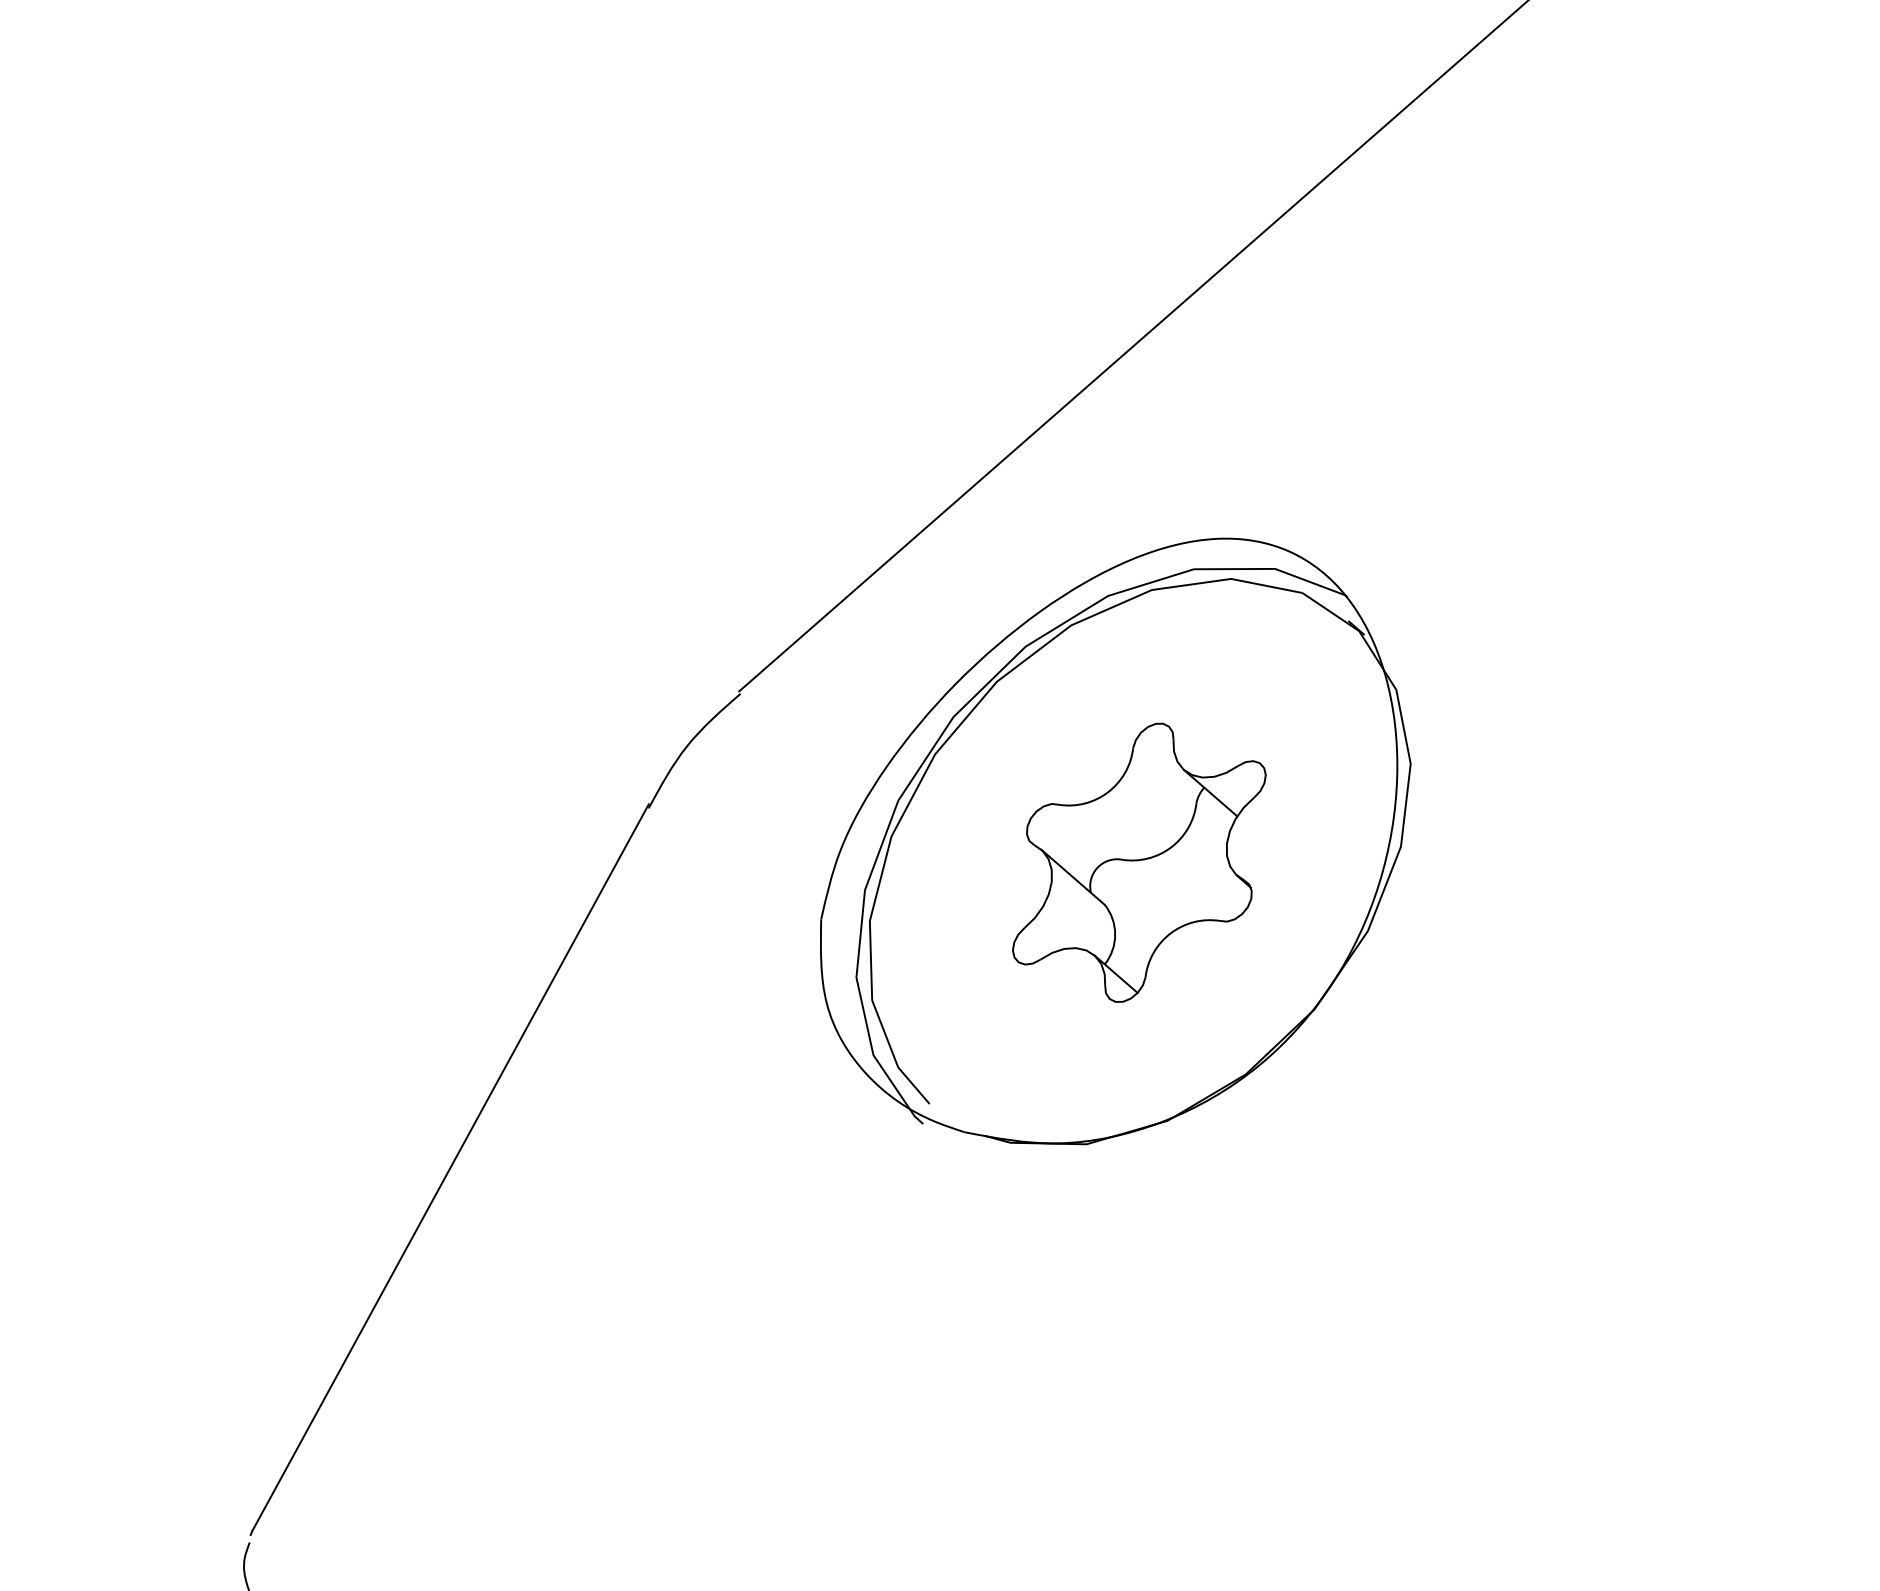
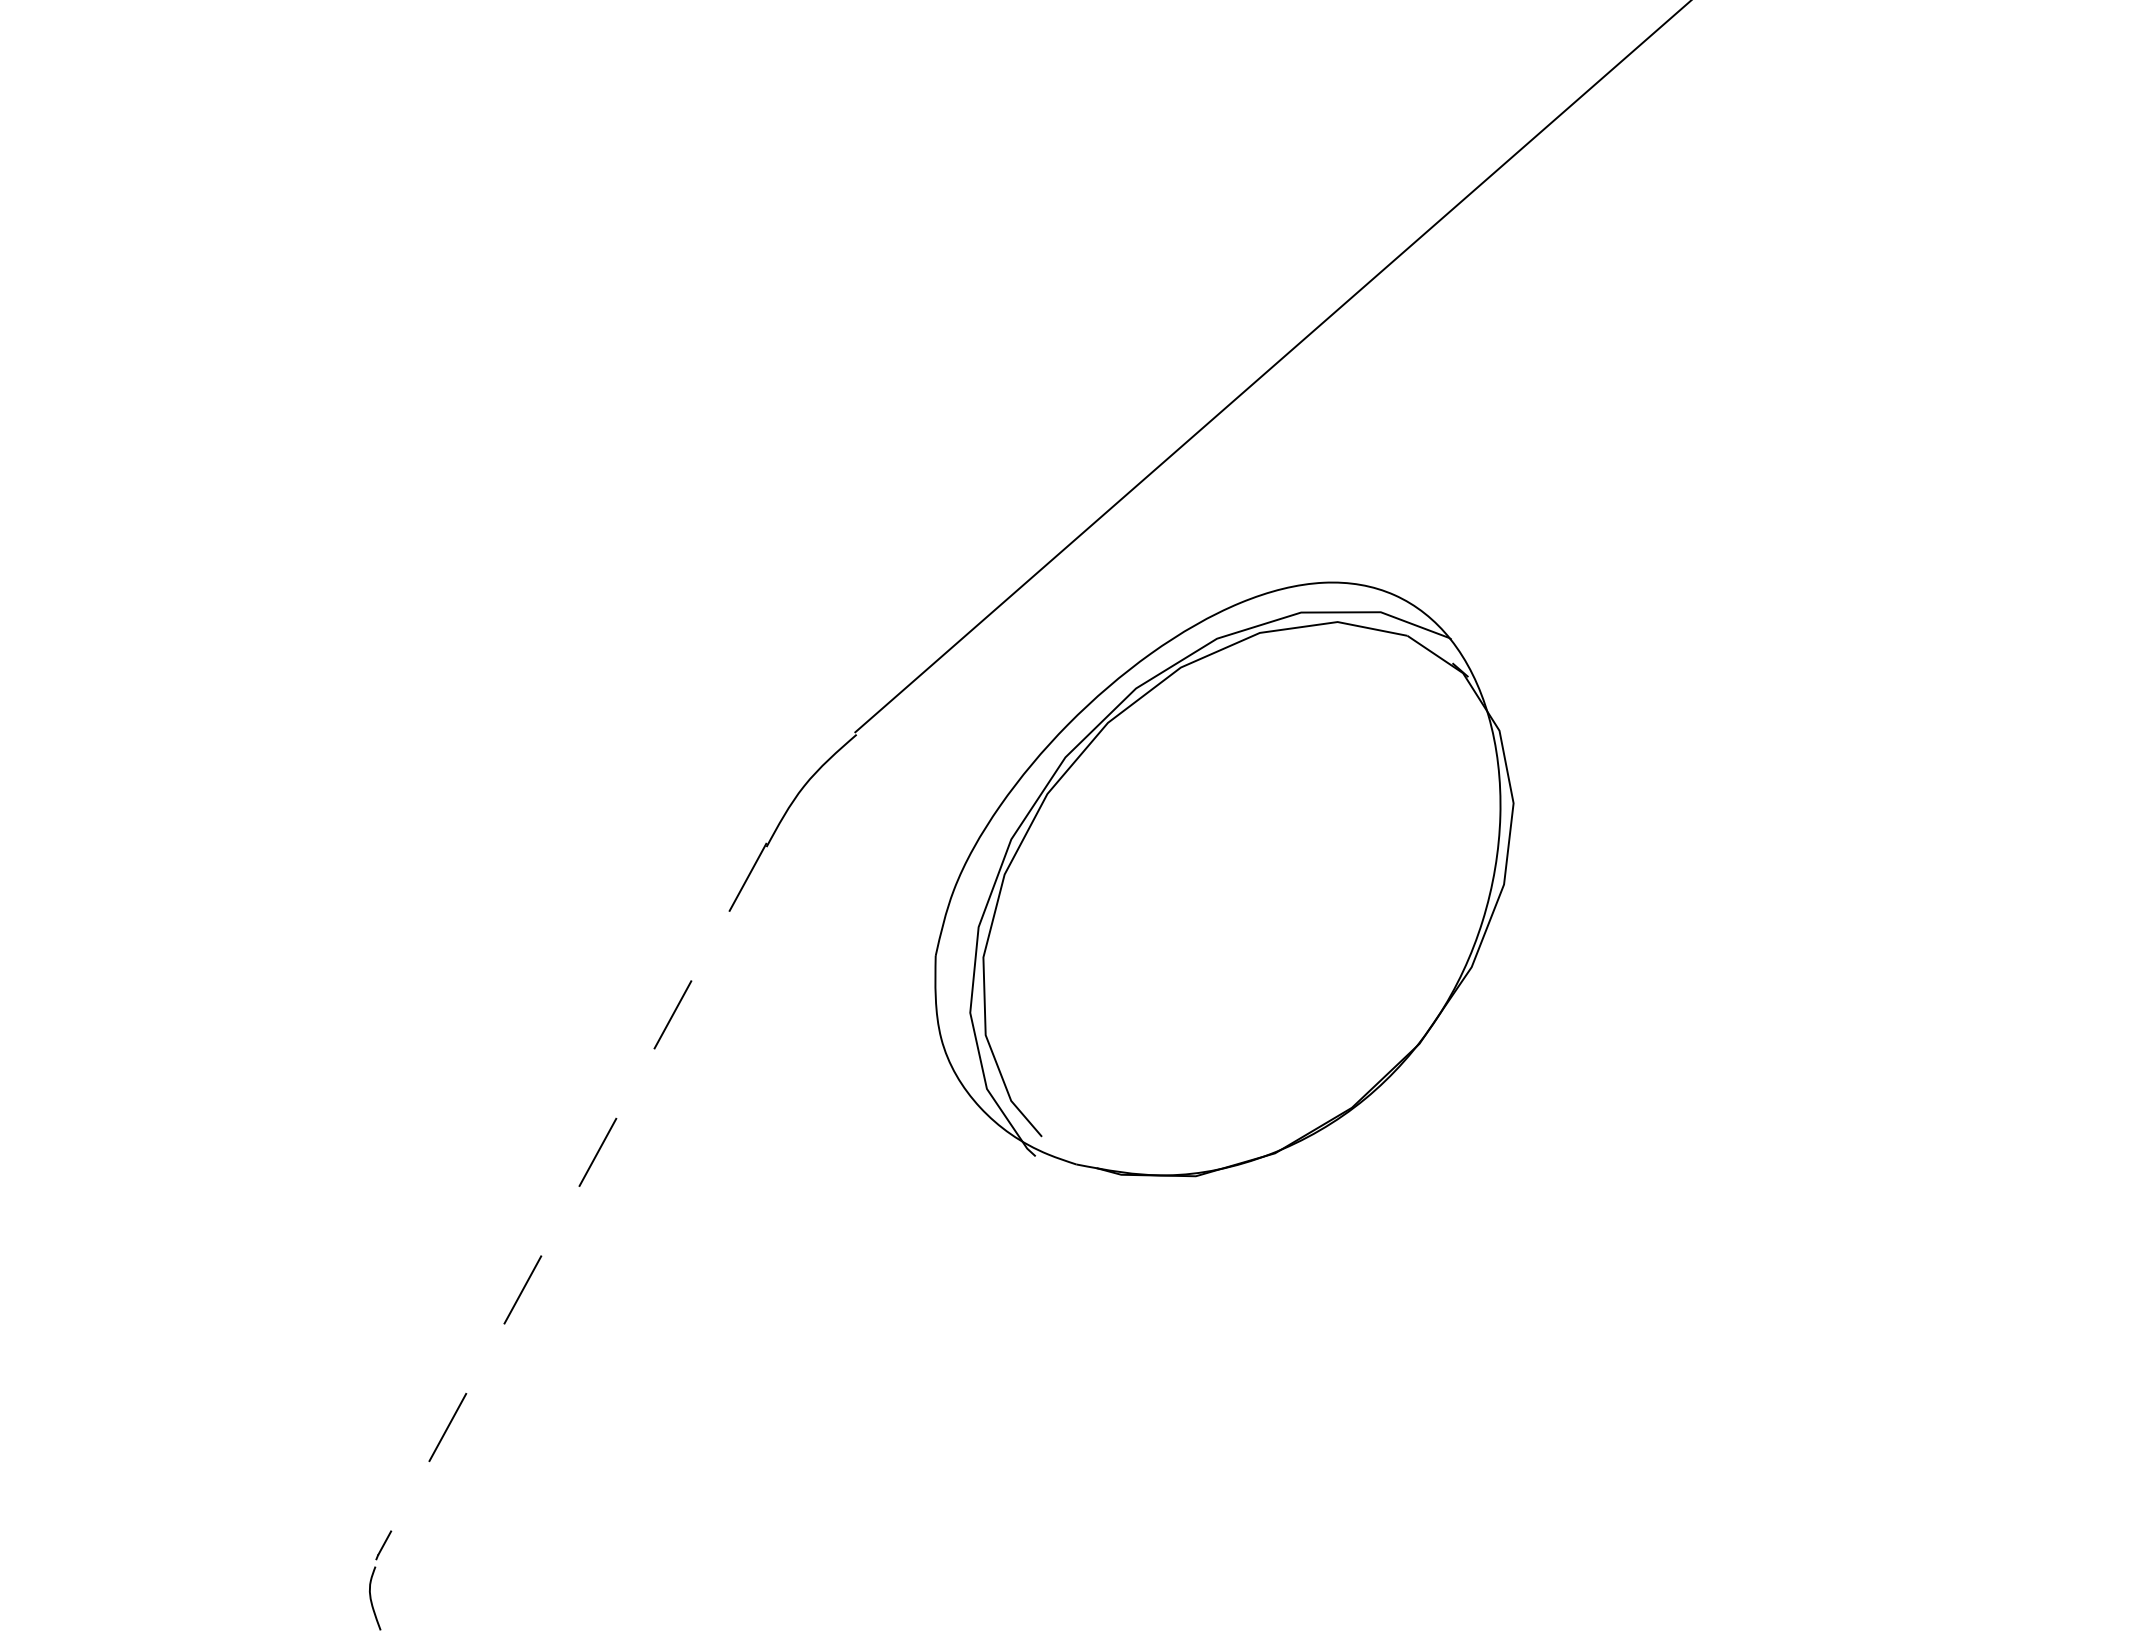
part: (1139, 862) -> (1247, 900), removed
line: (450, 1167) -> (572, 1199), solid -> dashed

